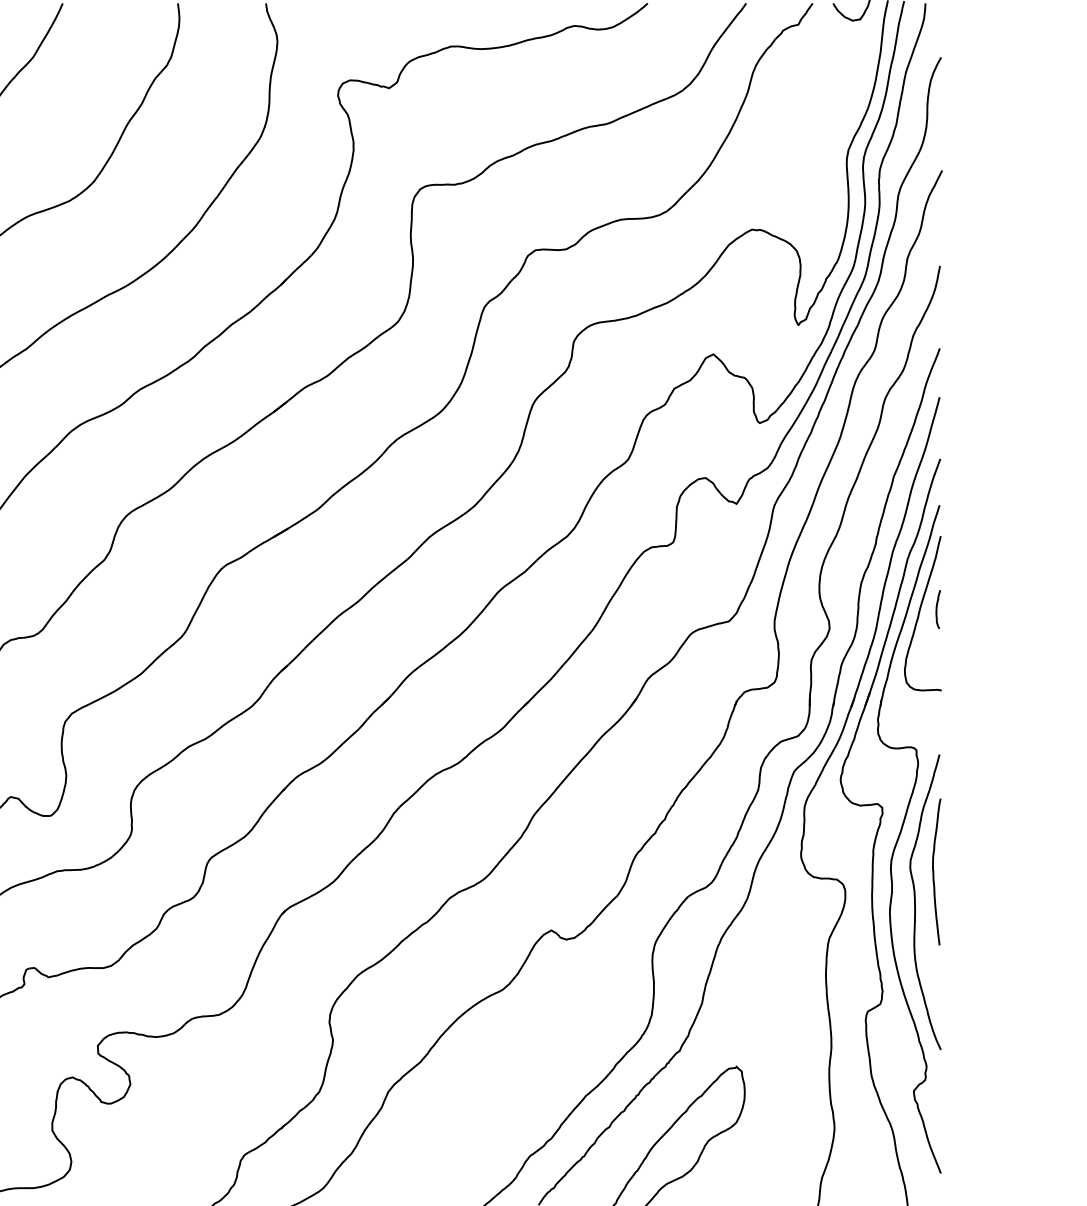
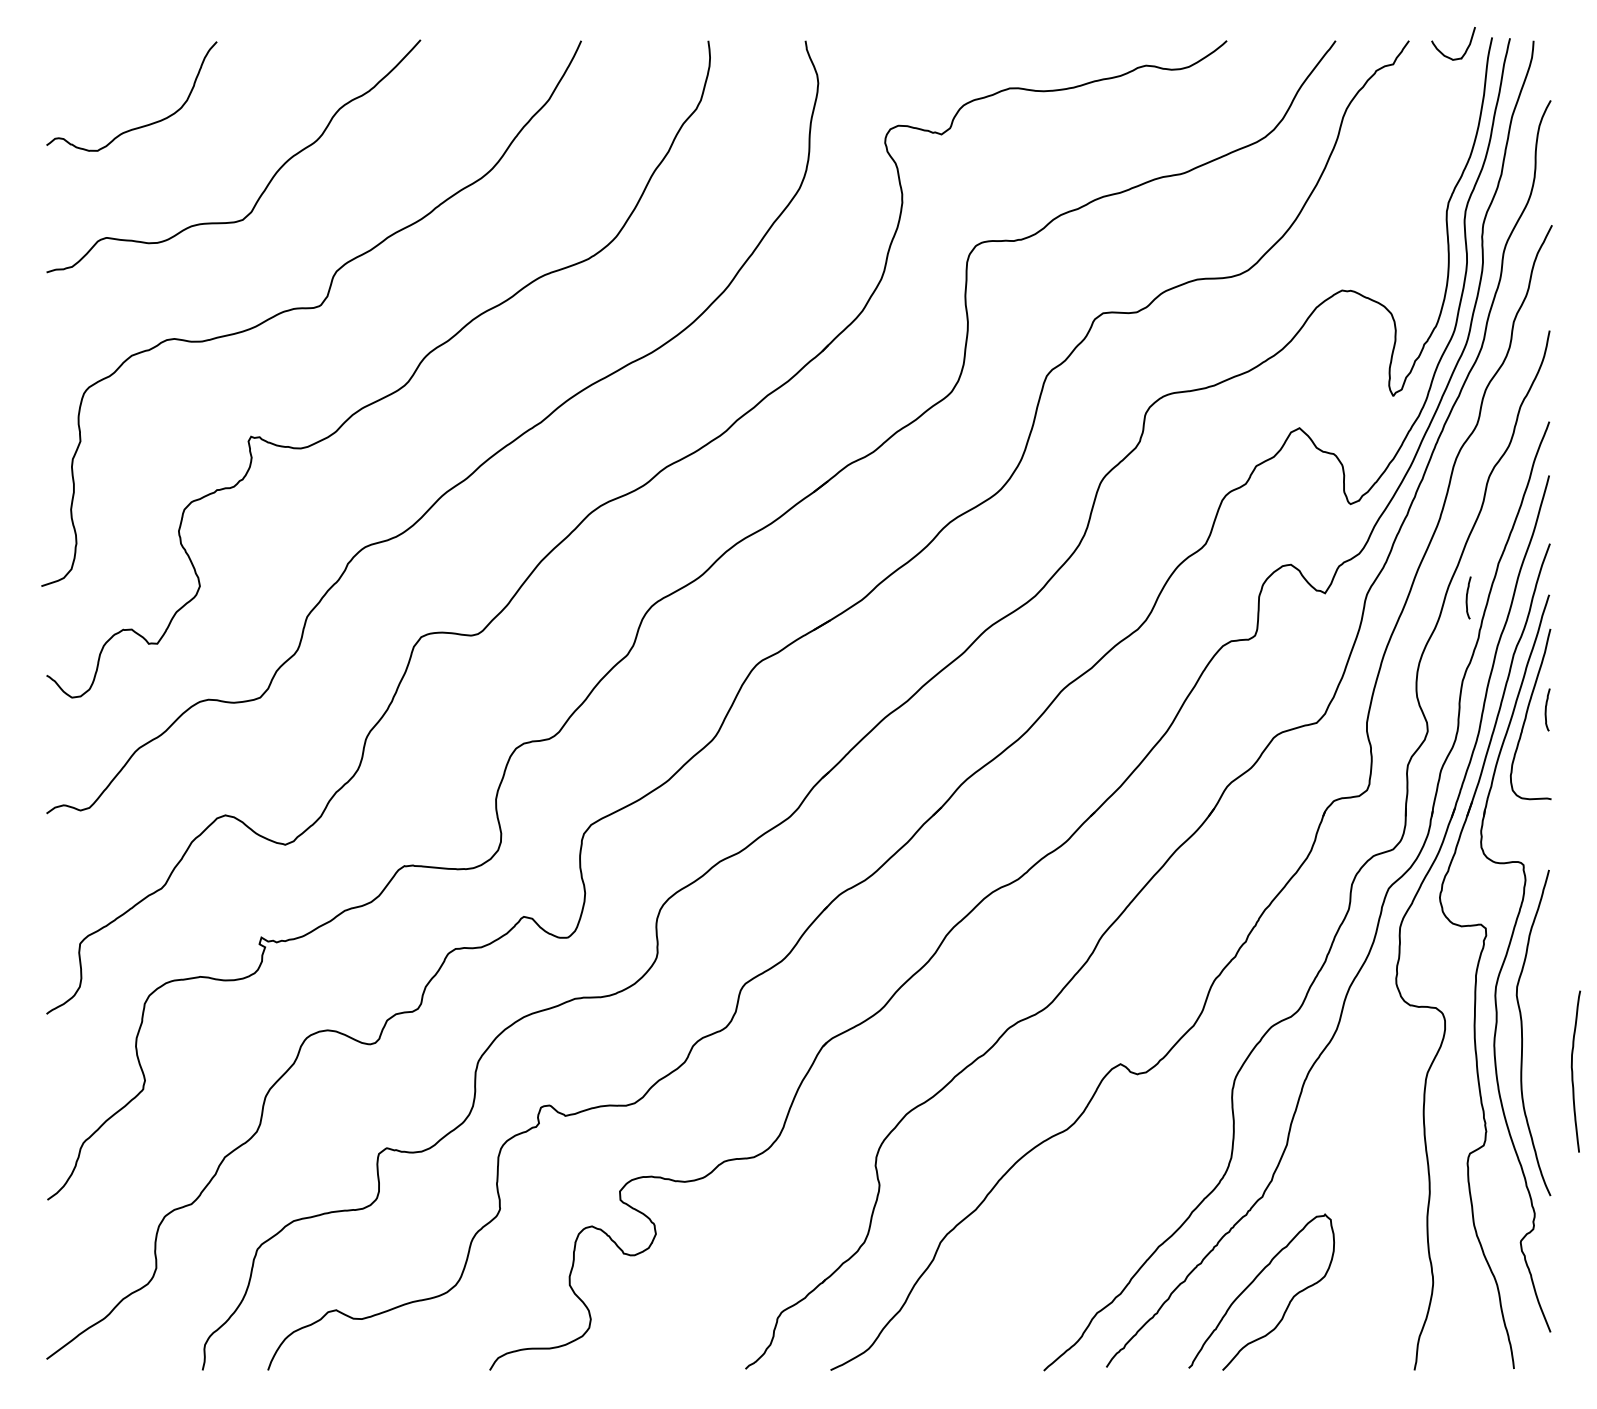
curve: (865, 507) -> (1467, 597), added
curve: (934, 871) -> (1573, 1071), moved

